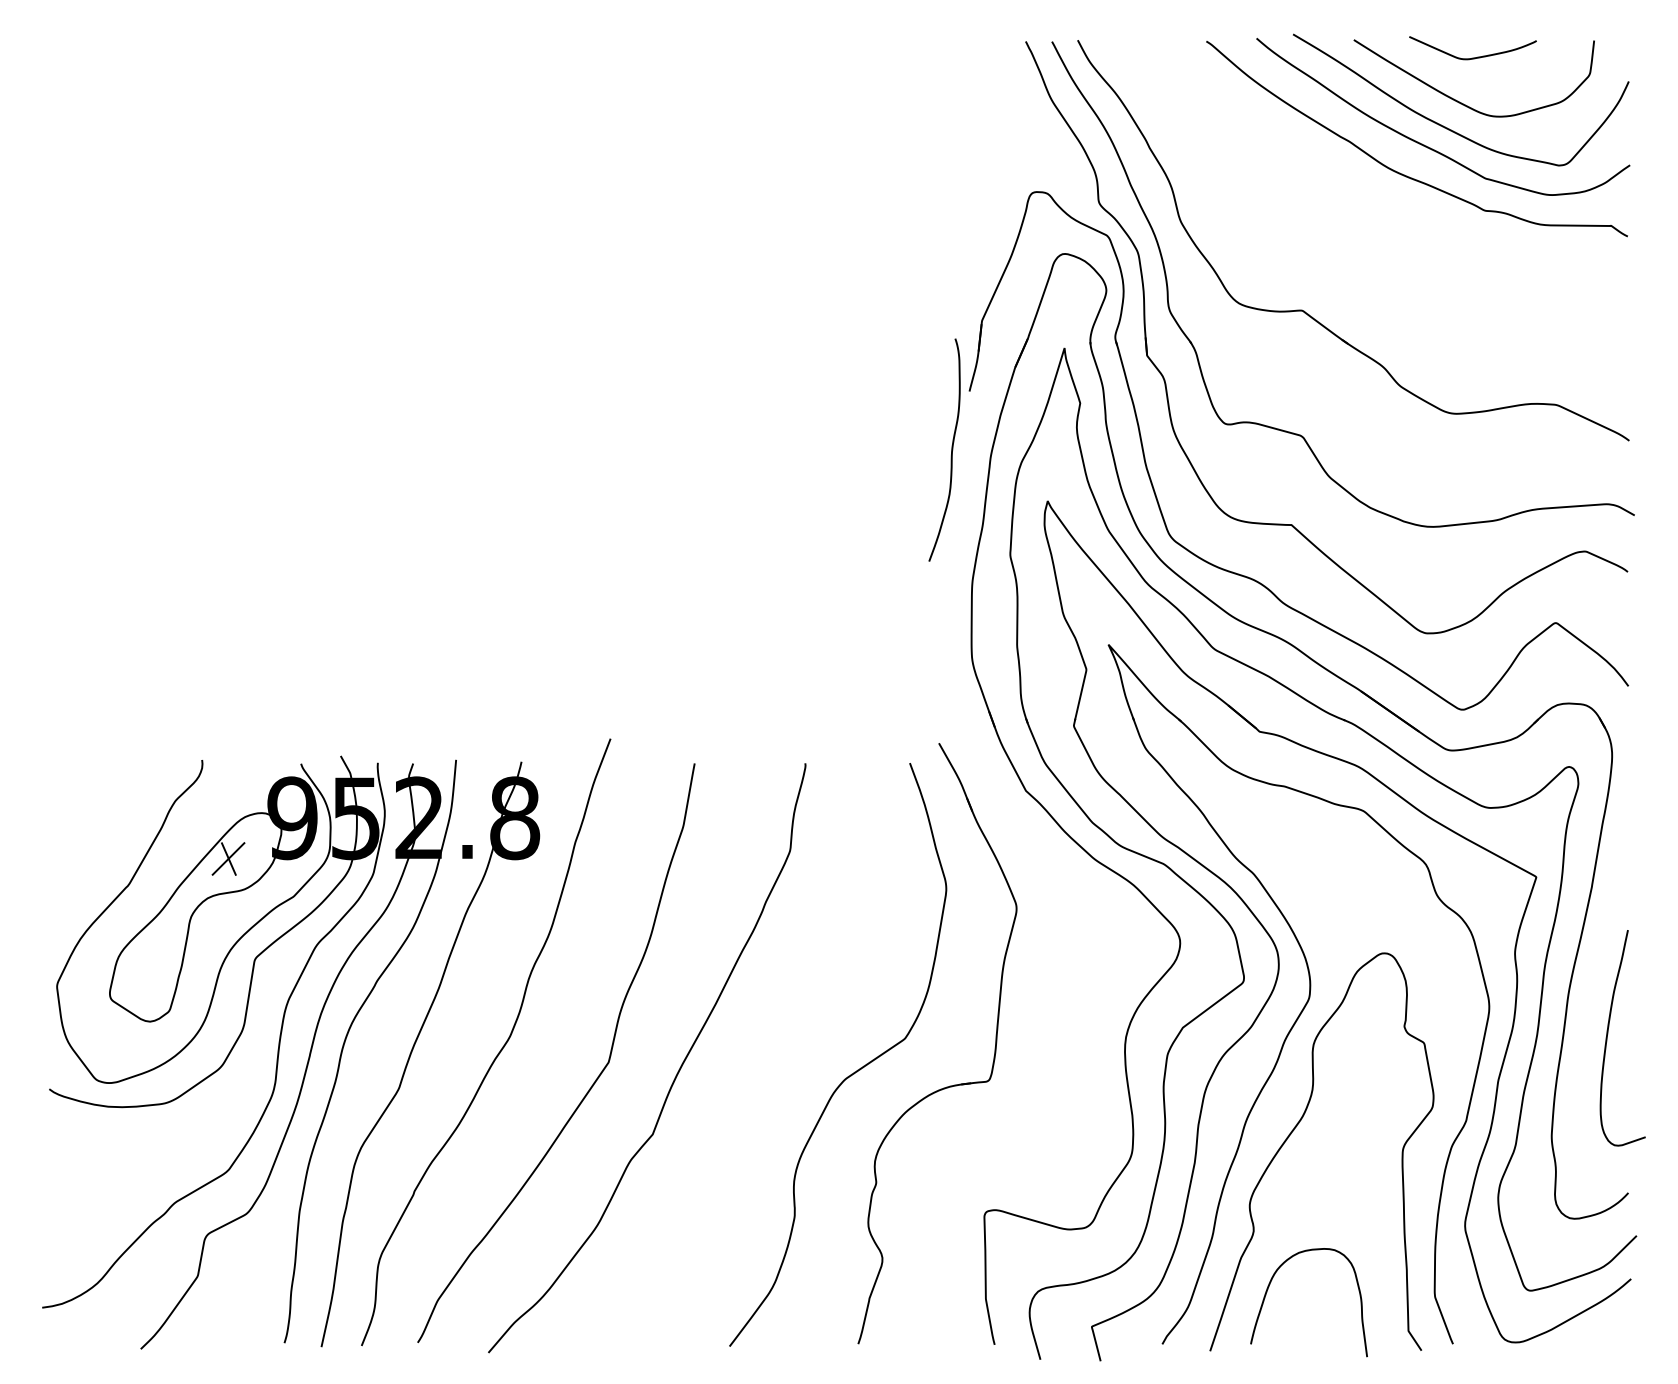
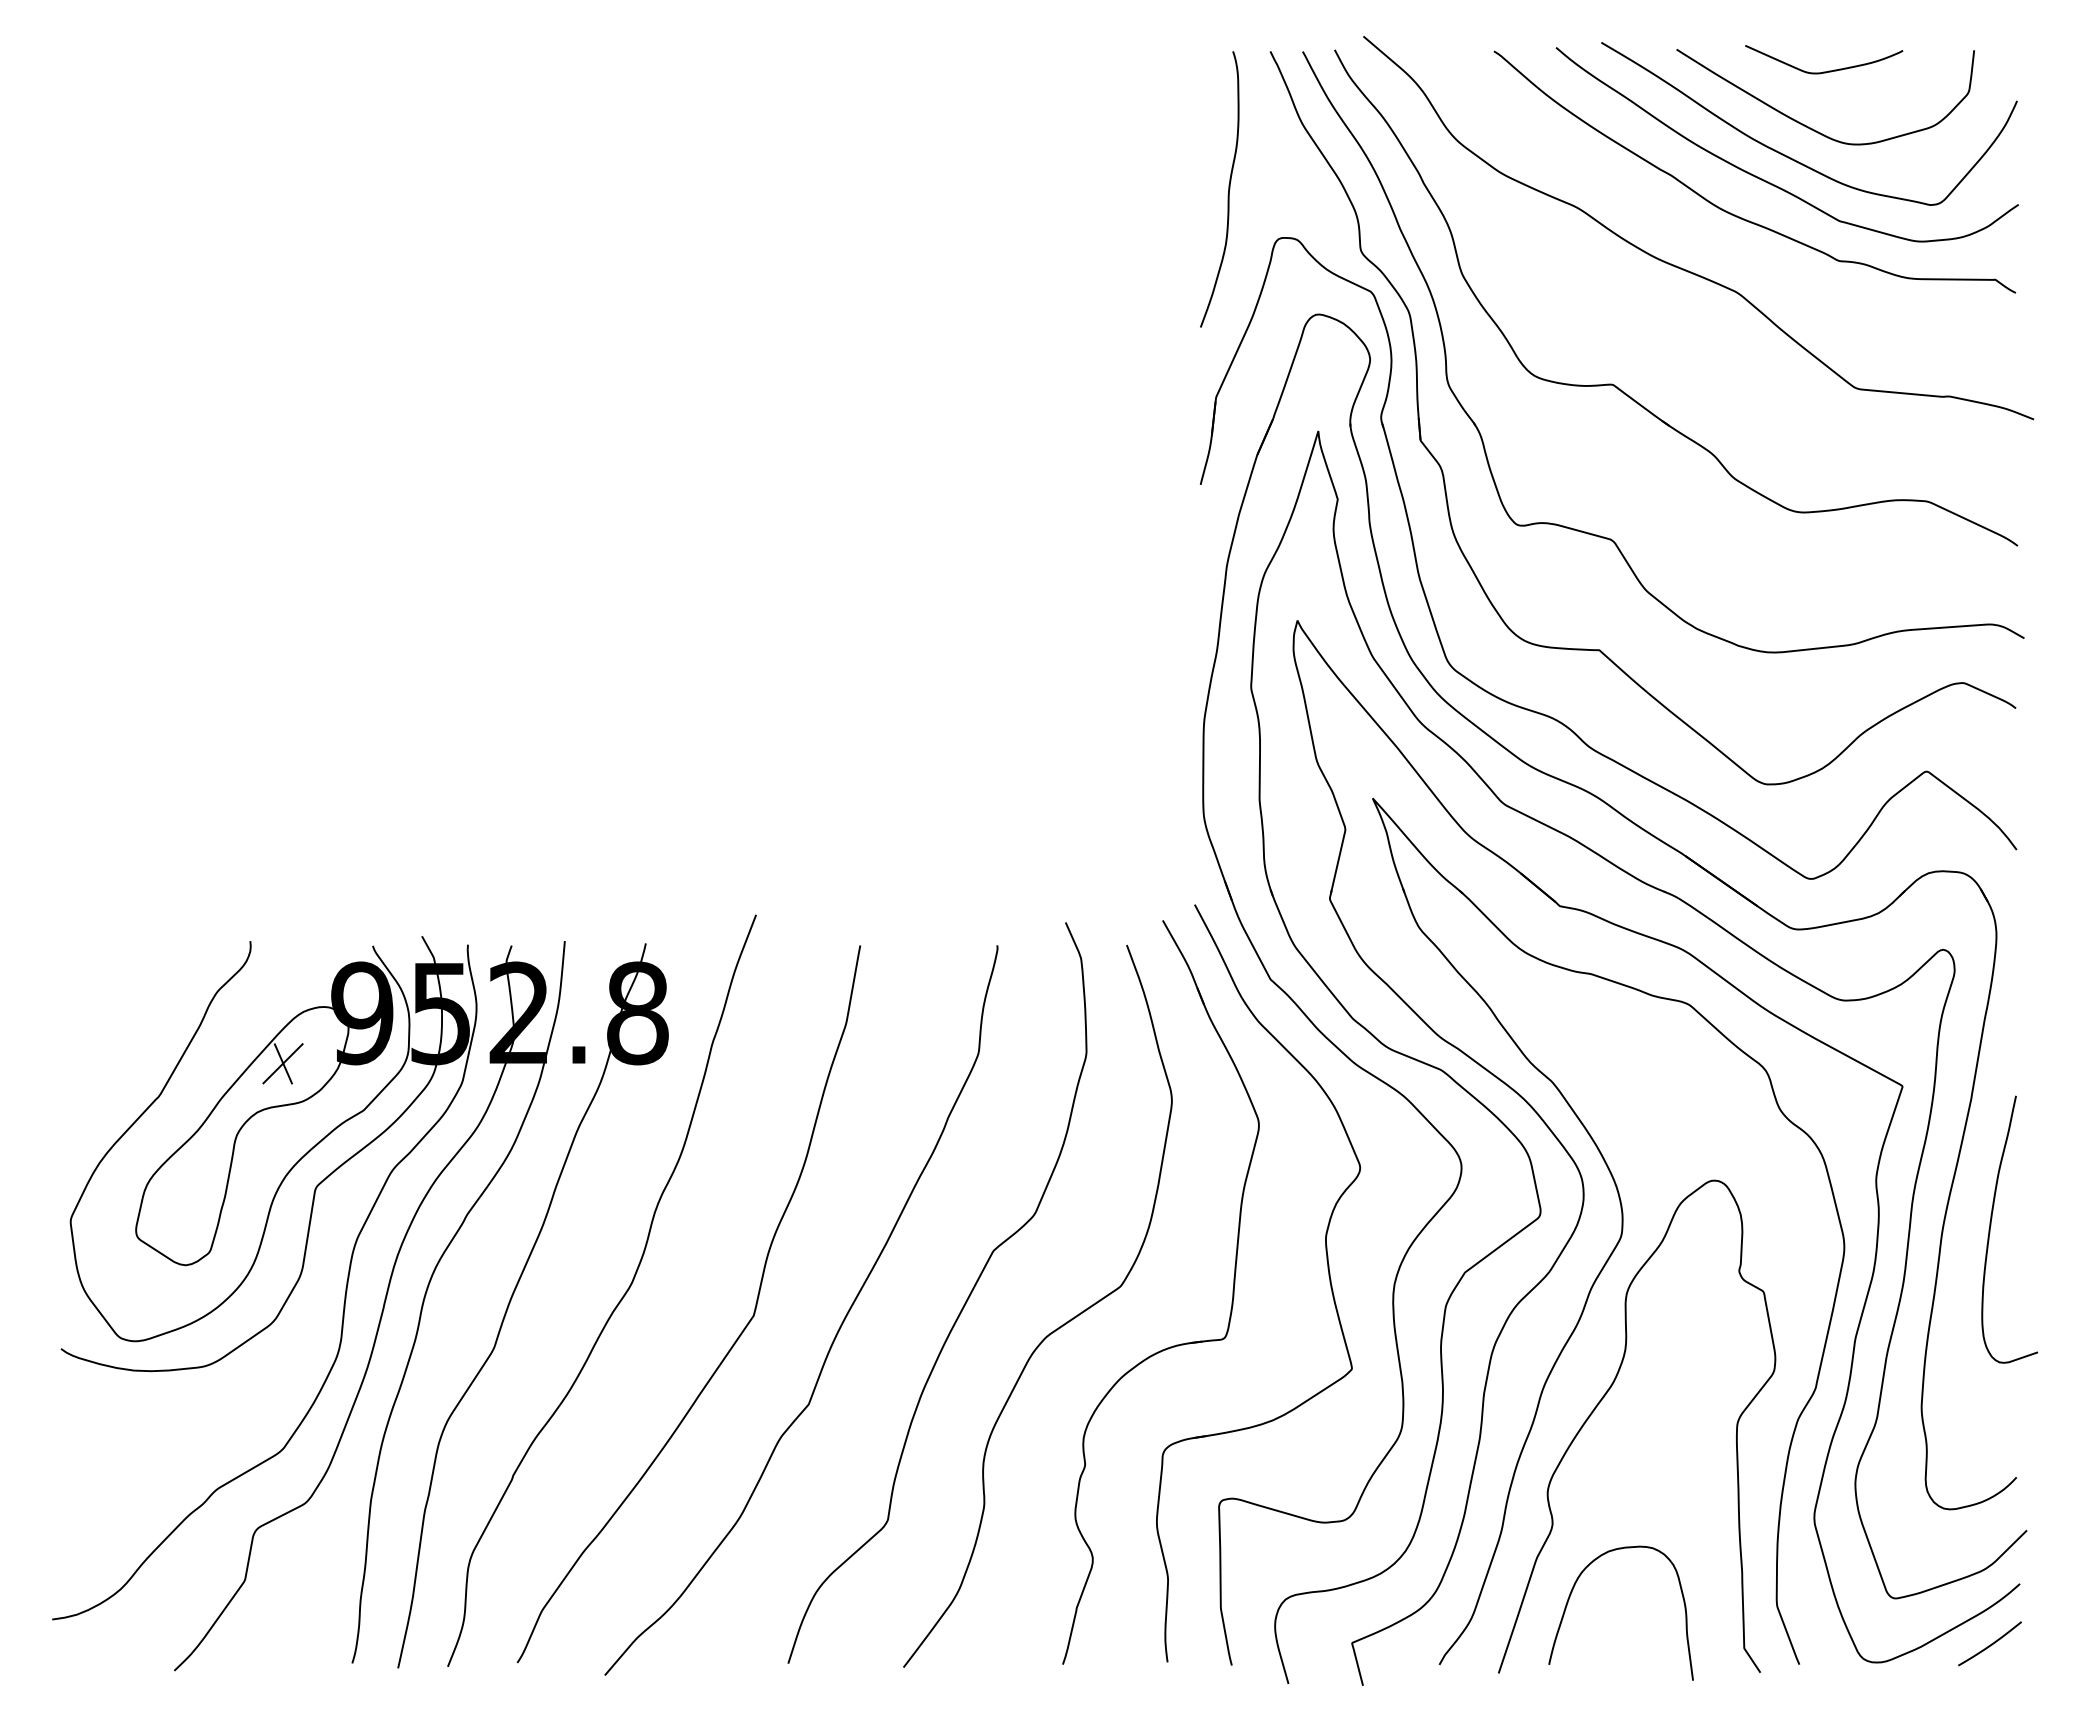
curve: (1357, 215) -> (1681, 267), added
curve: (951, 450) -> (1228, 189), moved
part: (1072, 1030) -> (1328, 1276), added
curve: (1608, 1034) -> (1991, 1225), moved
curve: (777, 1054) -> (962, 1306), added
curve: (1607, 1327) -> (1990, 1644), added

